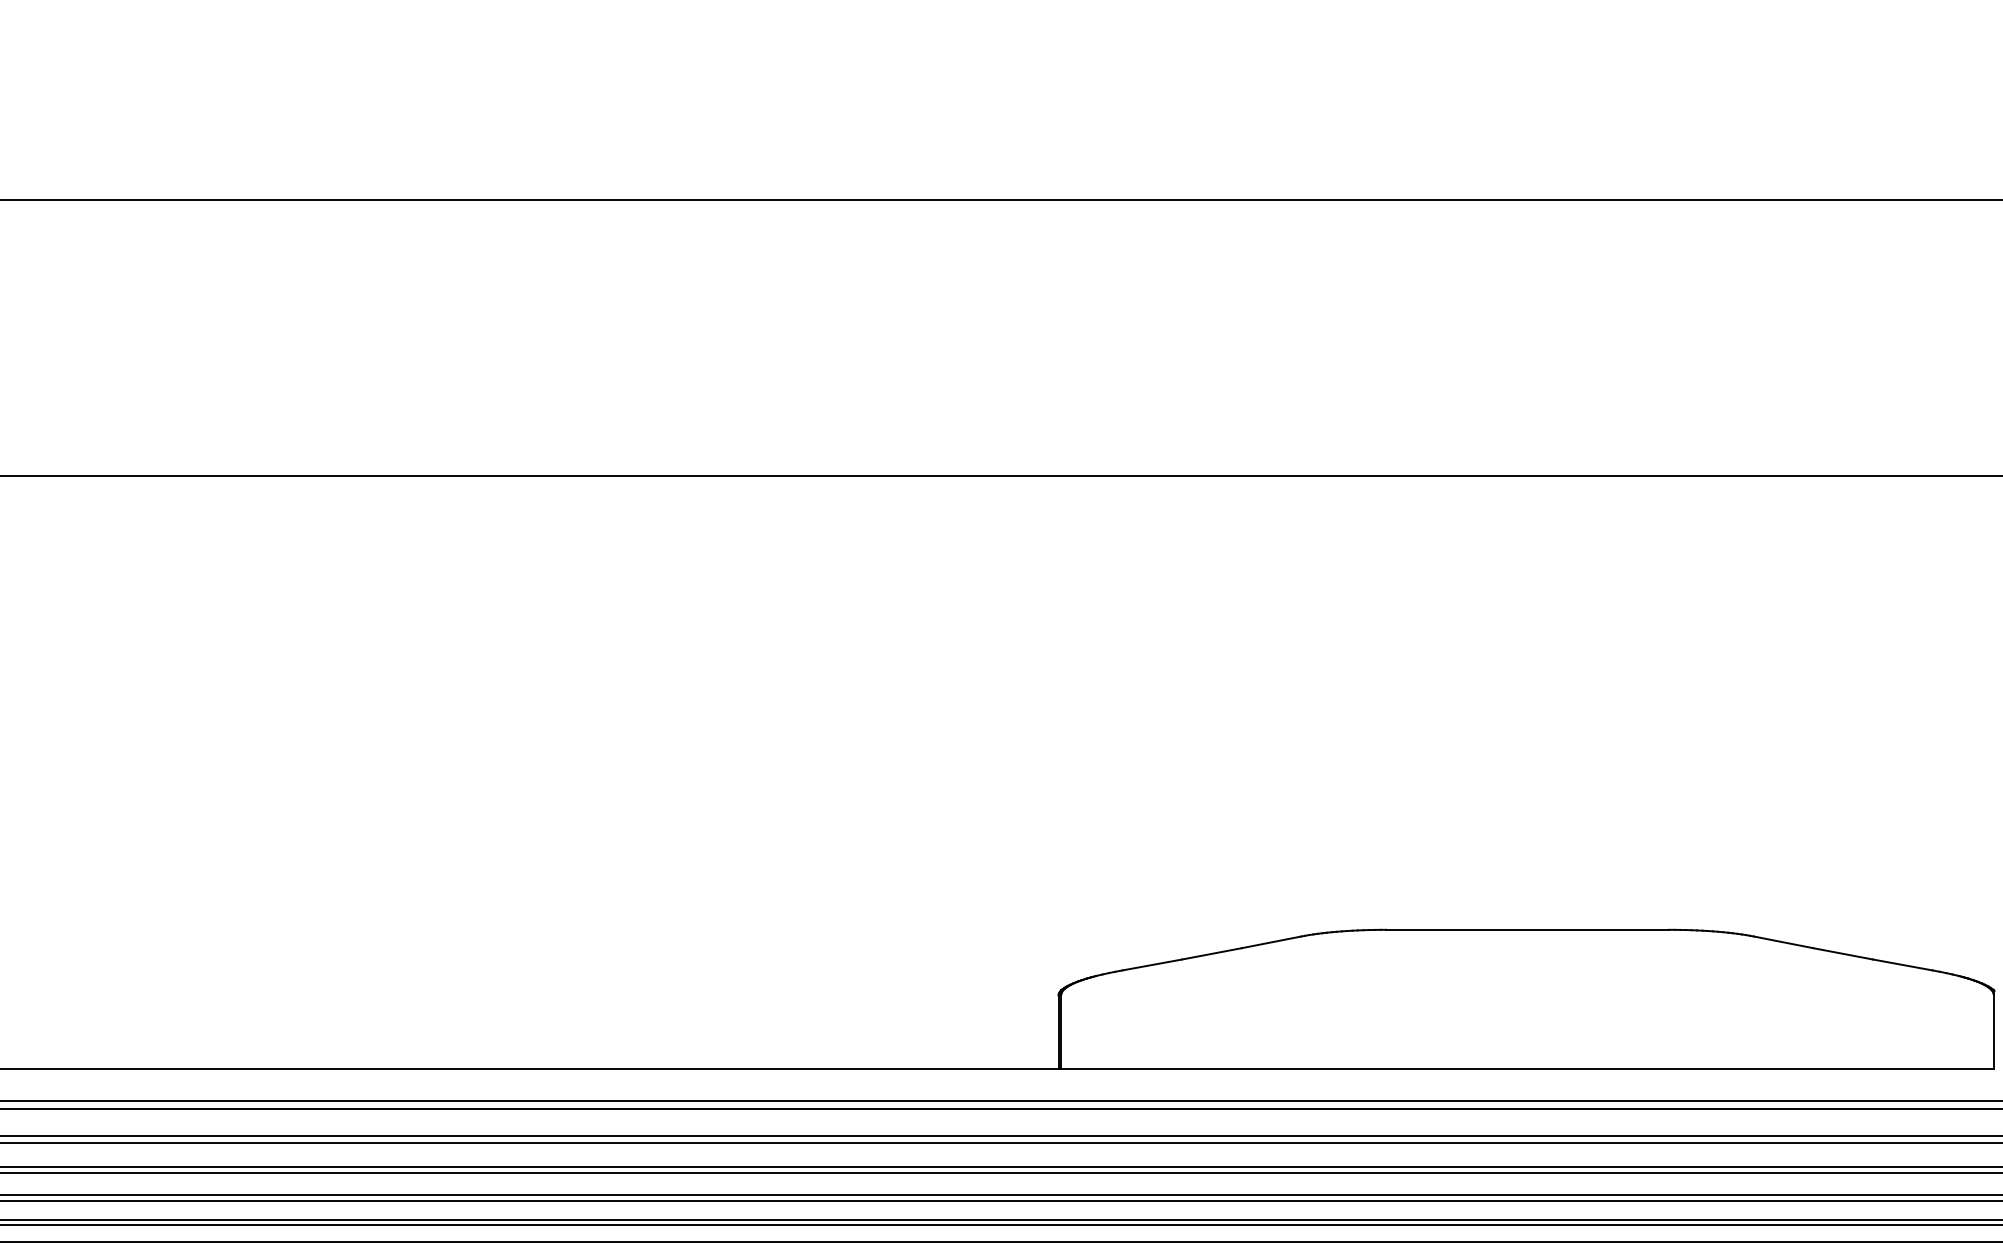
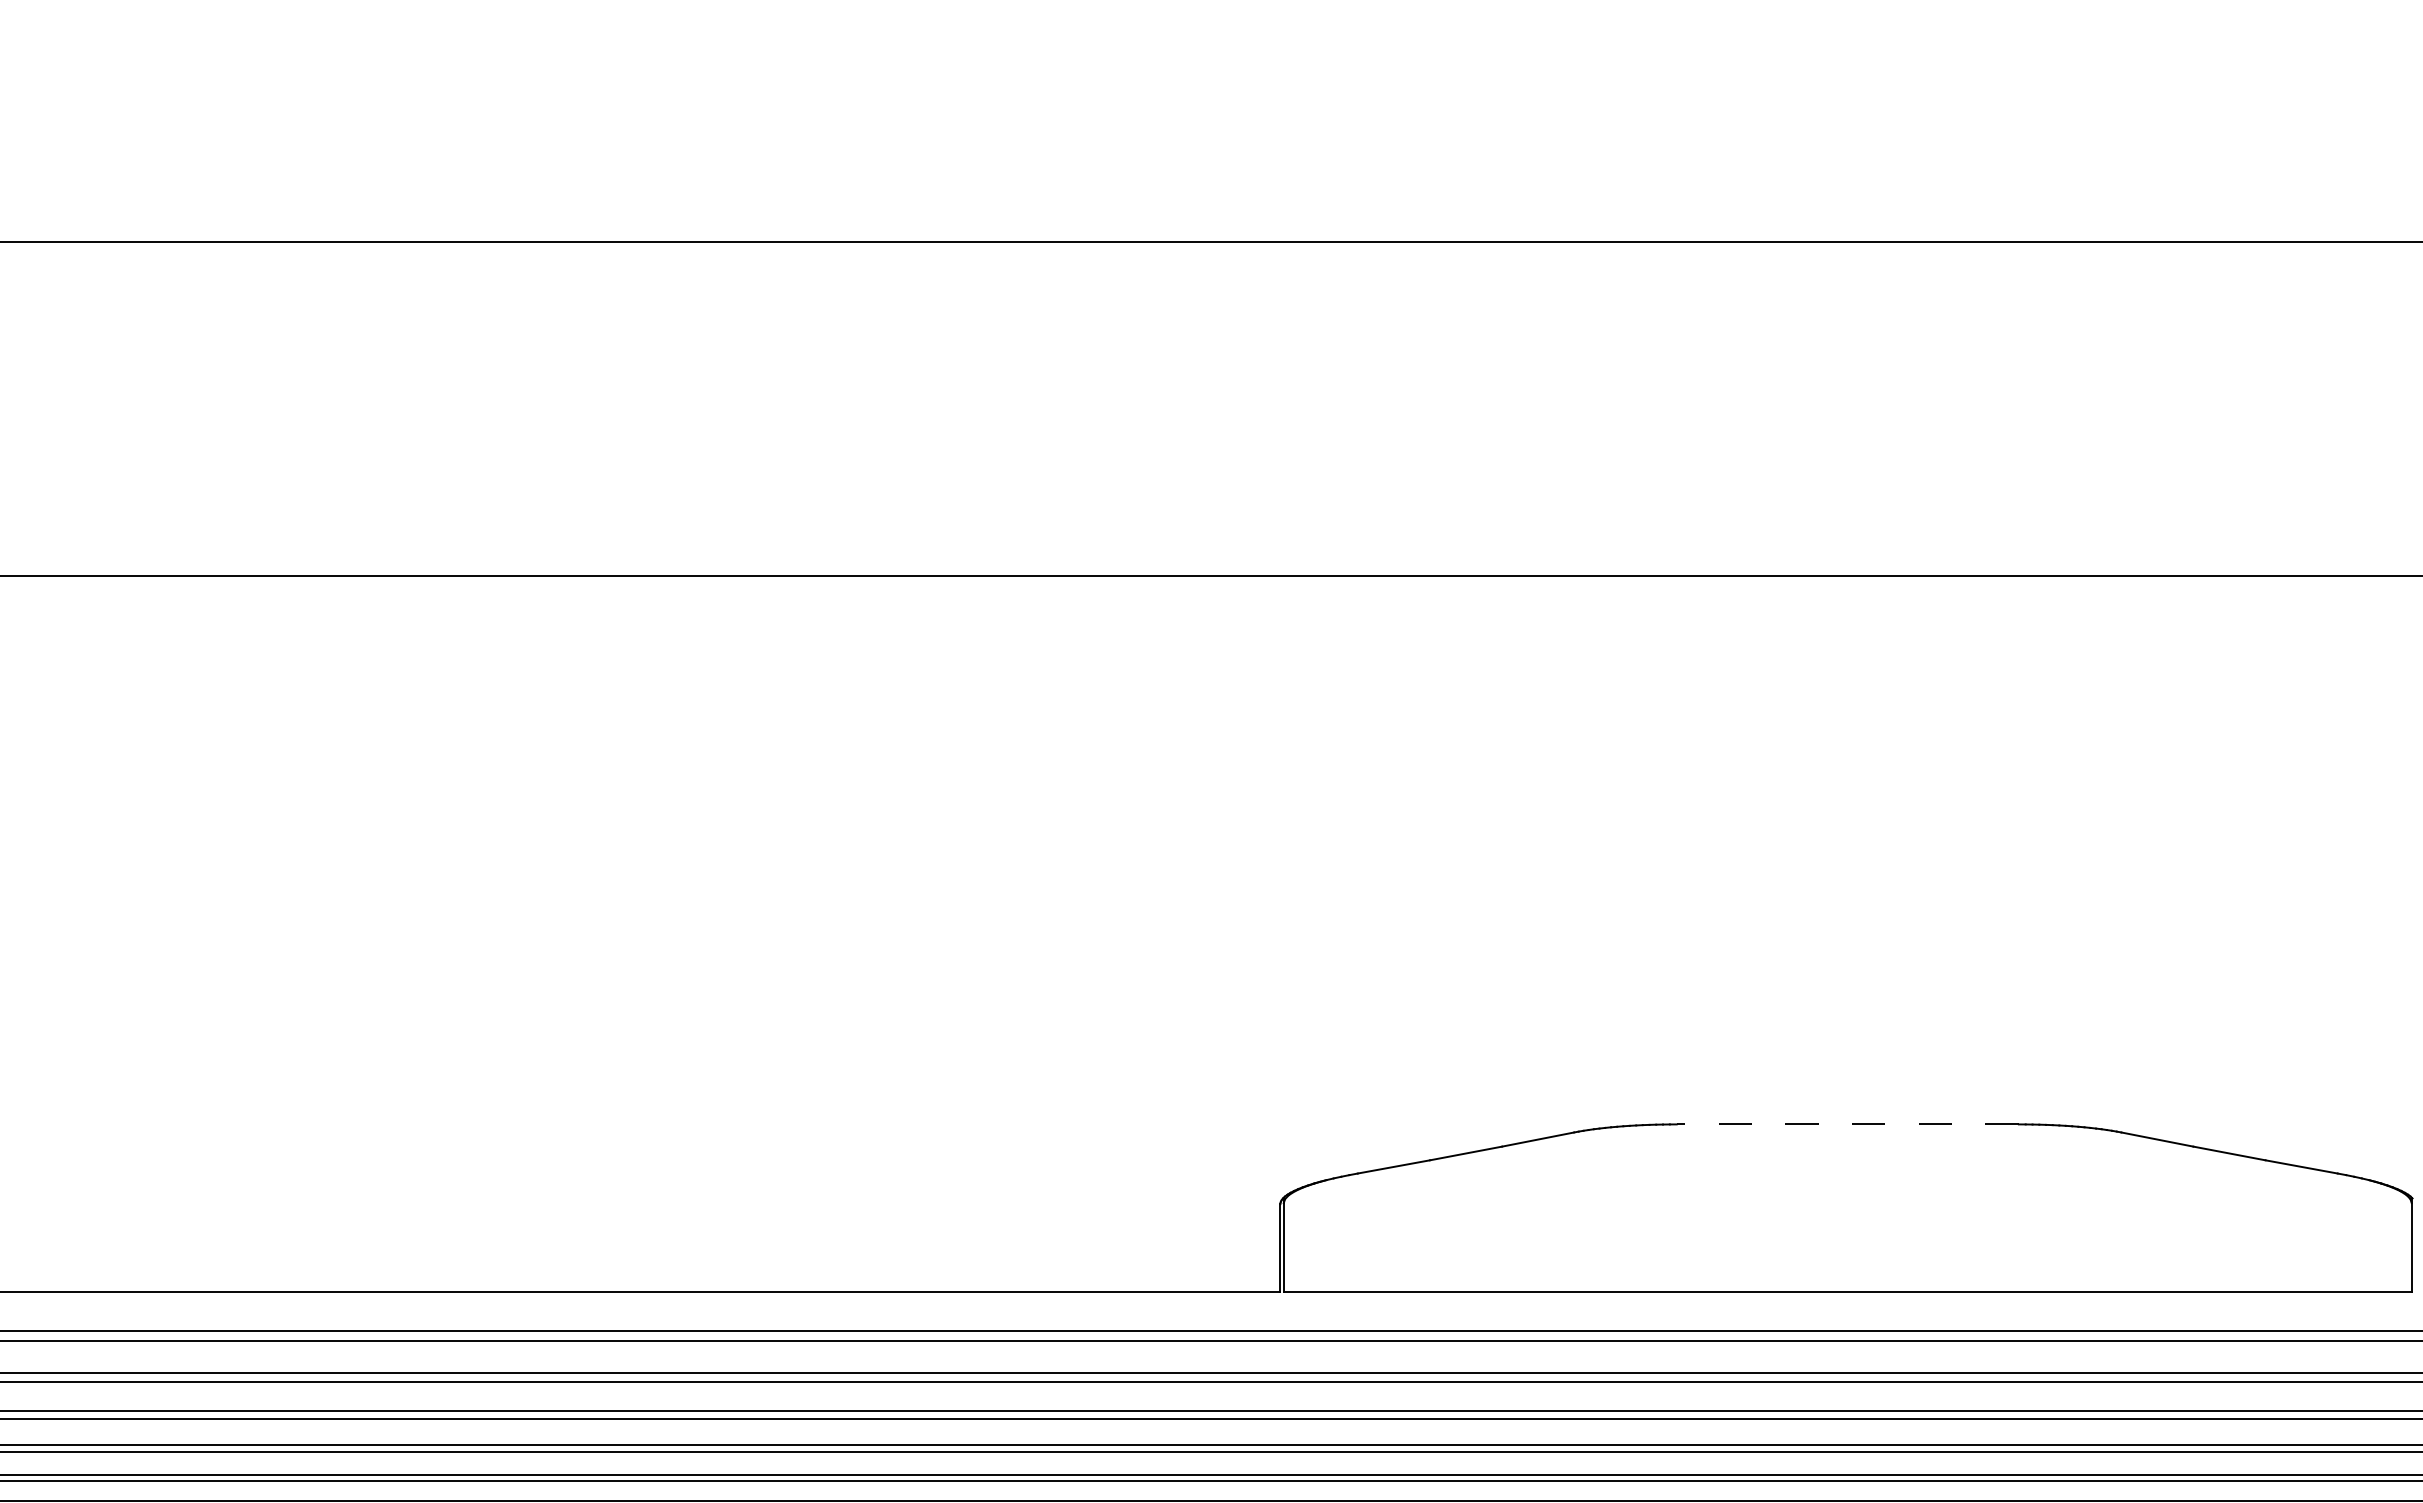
line: (1527, 929) -> (1847, 1124), solid -> dashed

